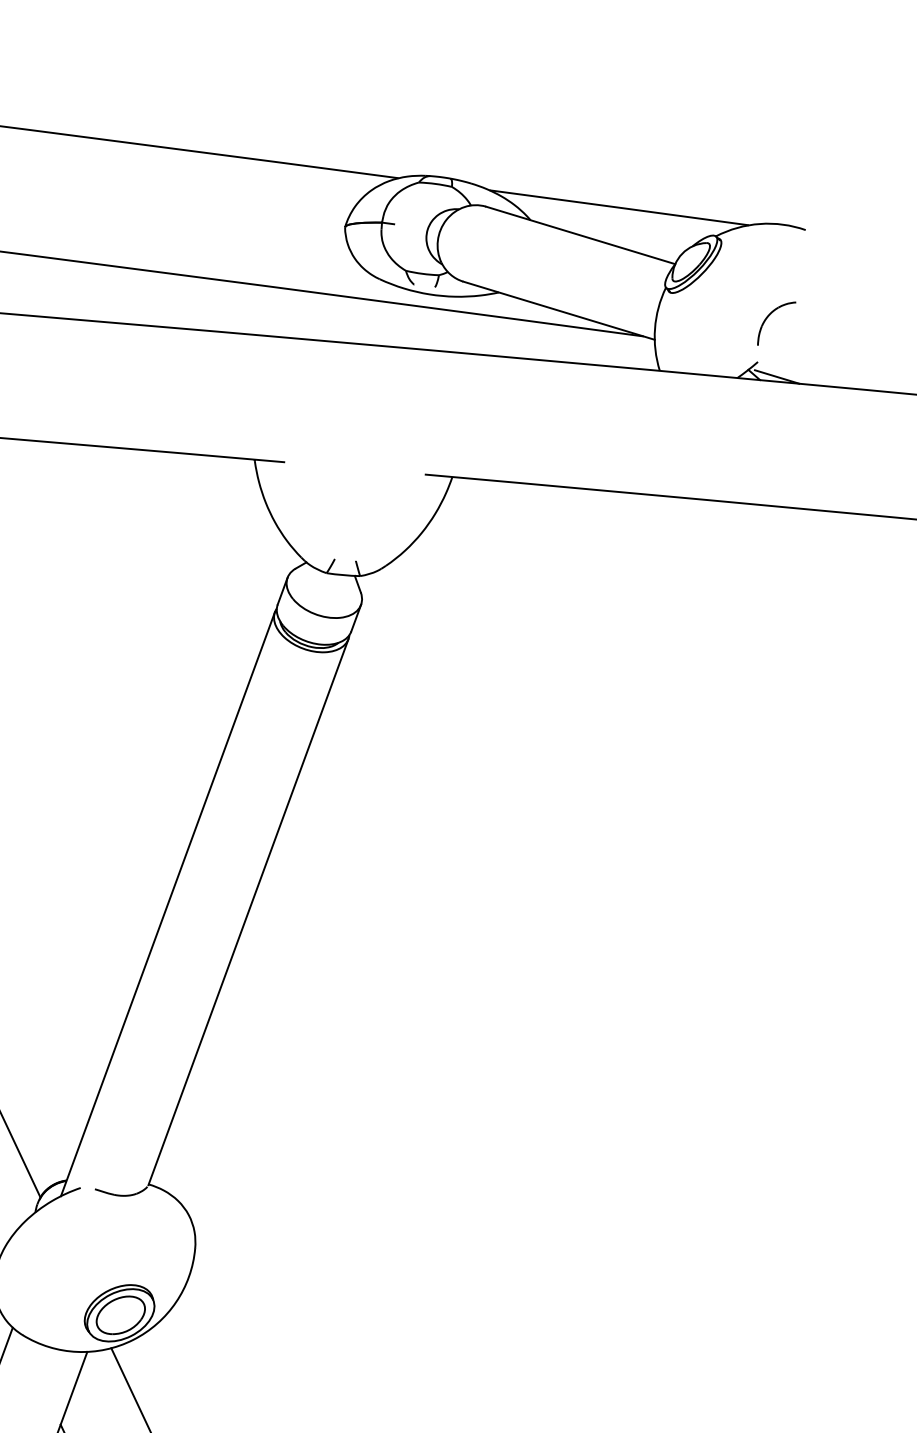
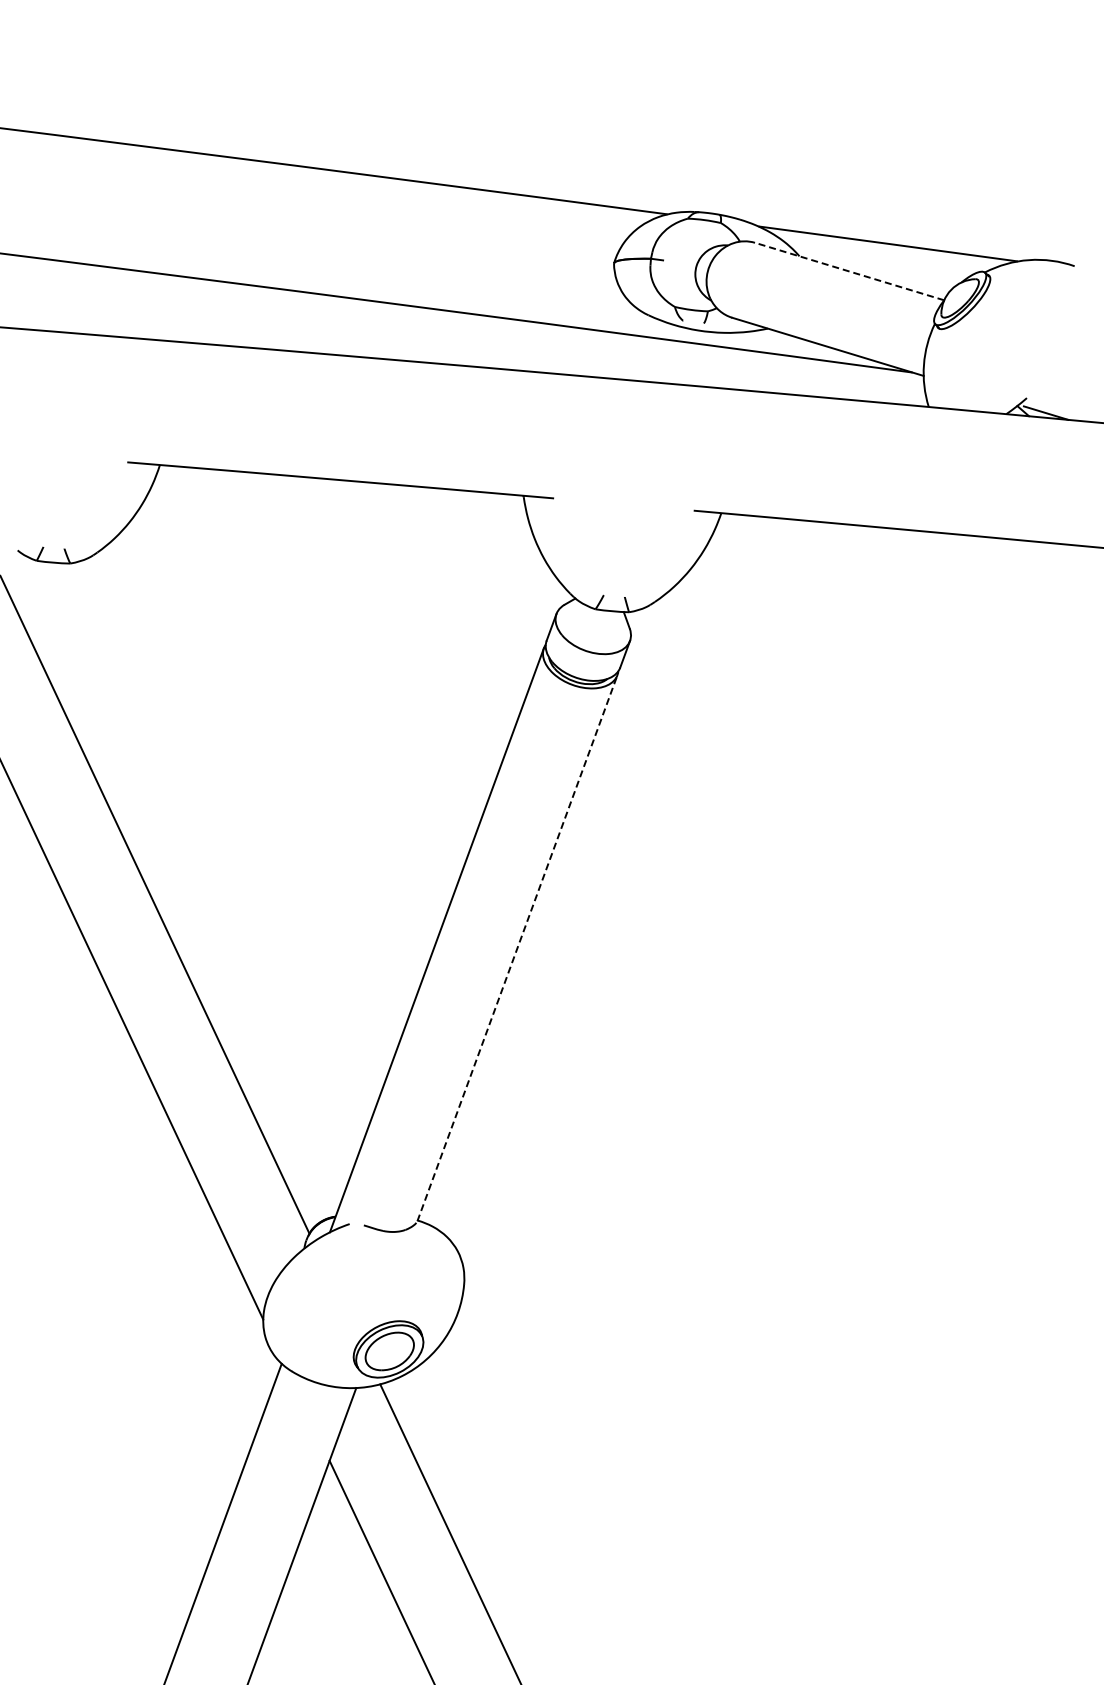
line: (580, 235) -> (849, 271), solid -> dashed
part: (769, 316) -> (1038, 352), removed
line: (248, 912) -> (517, 948), solid -> dashed

